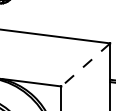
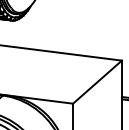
line: (85, 65) -> (97, 82), dashed -> solid

